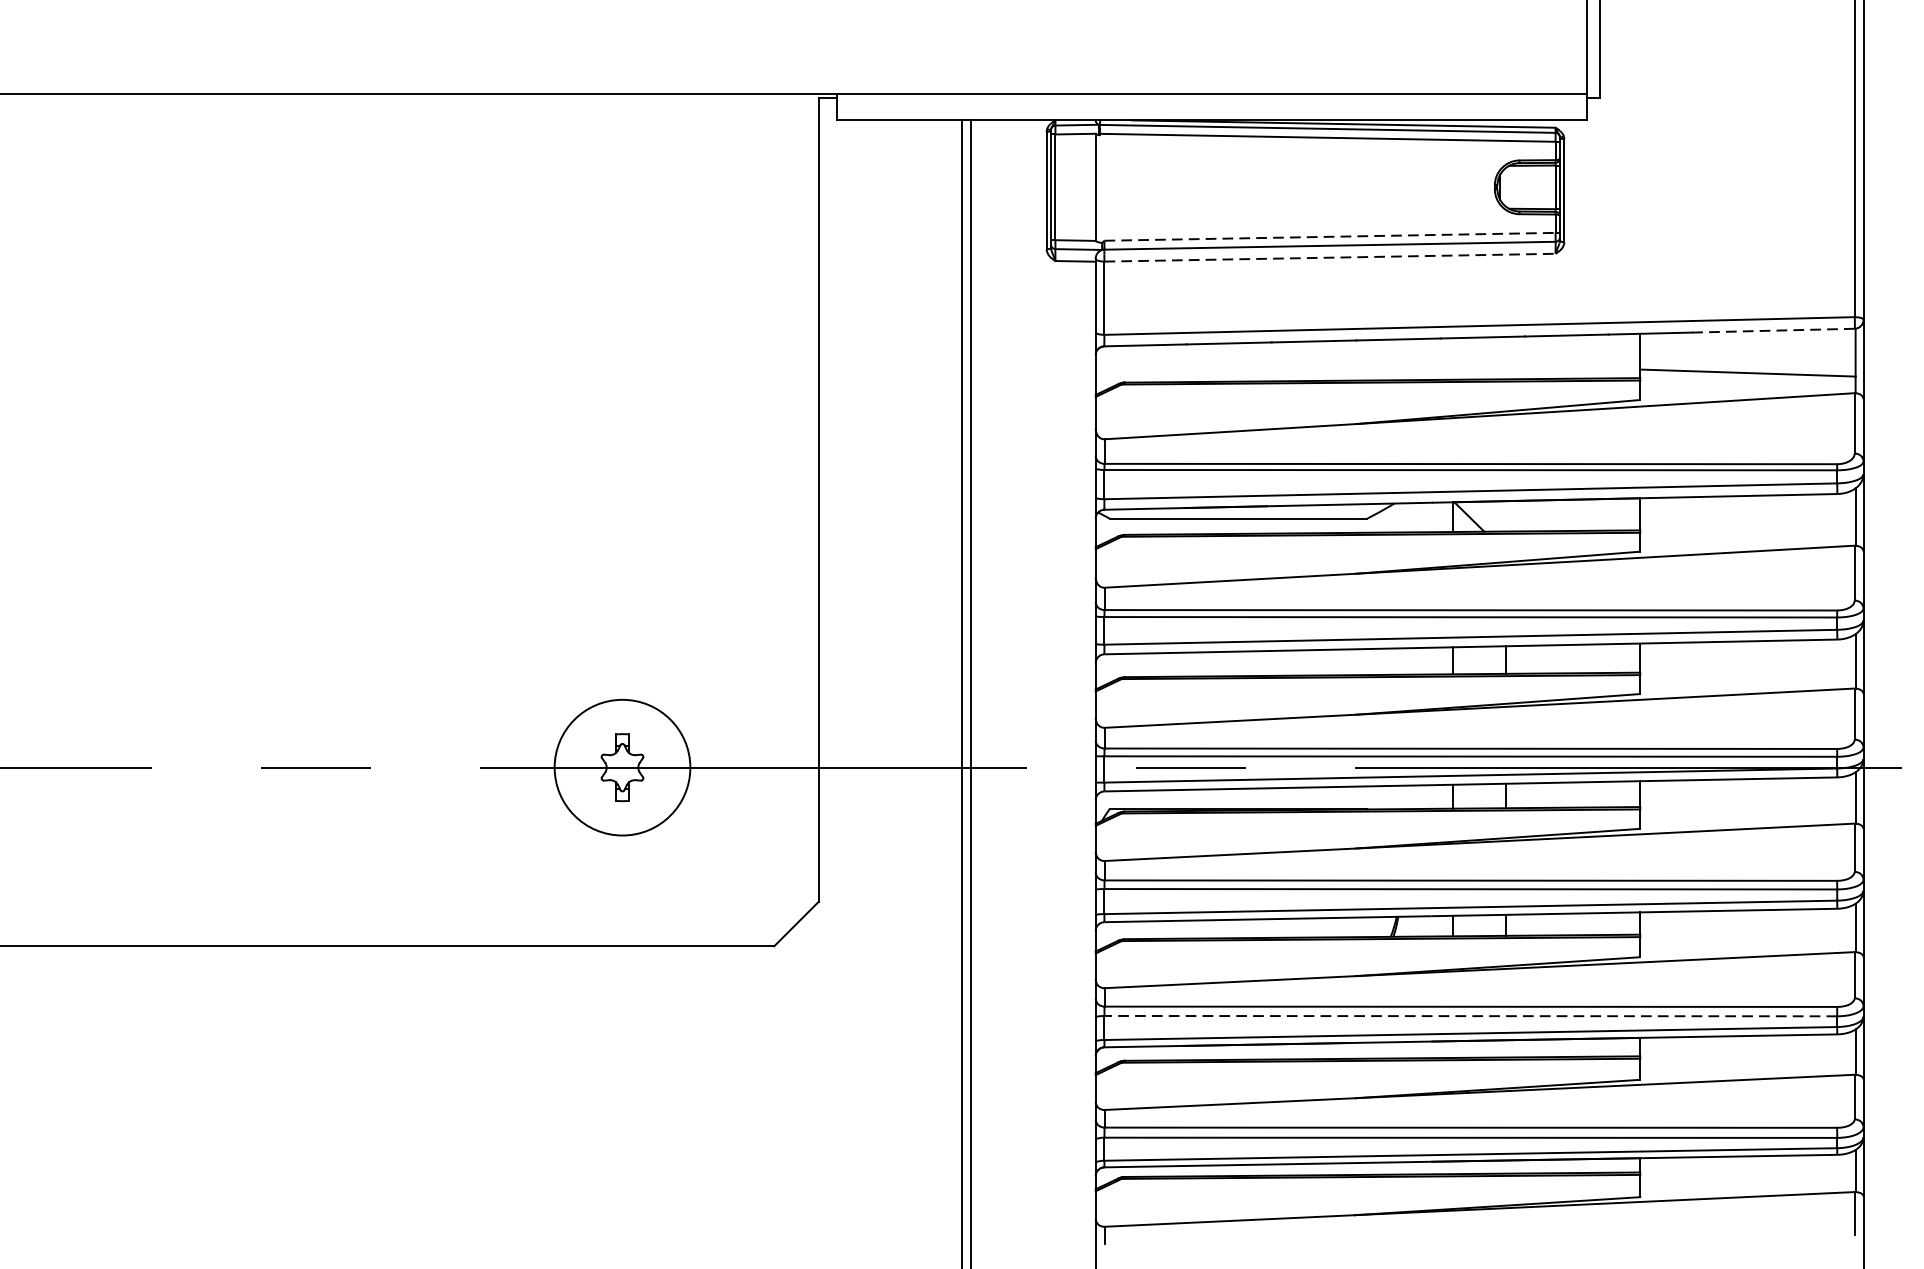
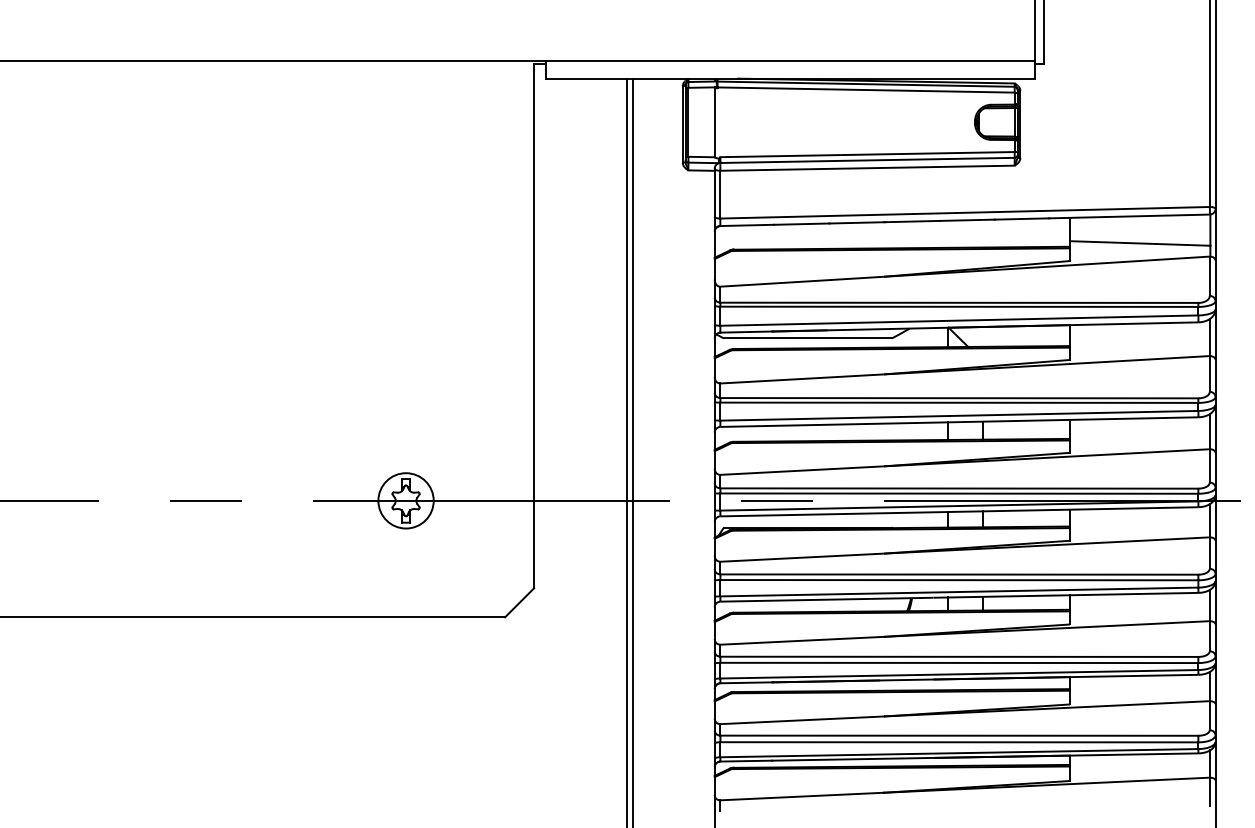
line: (1331, 236) -> (868, 154), dashed -> solid
line: (1331, 258) -> (868, 168), dashed -> solid
line: (1773, 330) -> (1156, 215), dashed -> solid
circle: (621, 767) -> (405, 500), size x0.62
line: (1470, 1015) -> (959, 662), dashed -> solid

